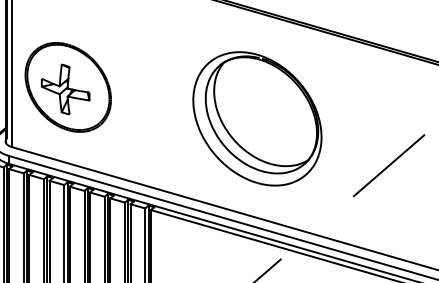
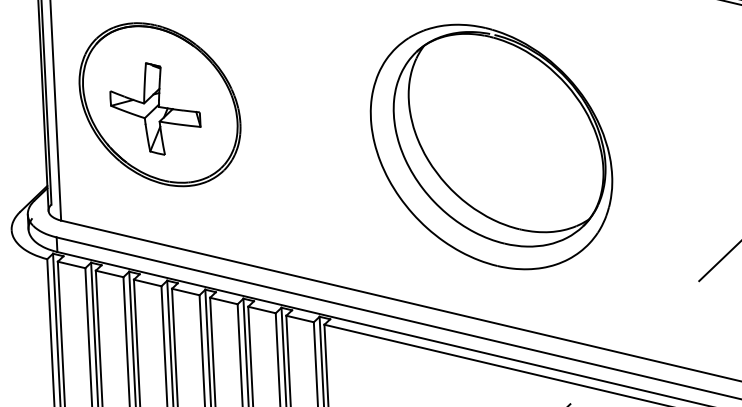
part: (257, 118) -> (491, 146), moved

